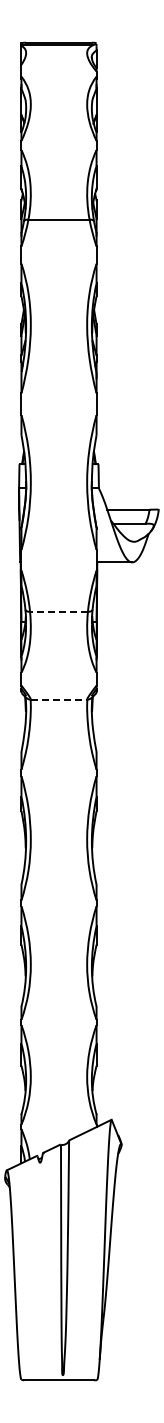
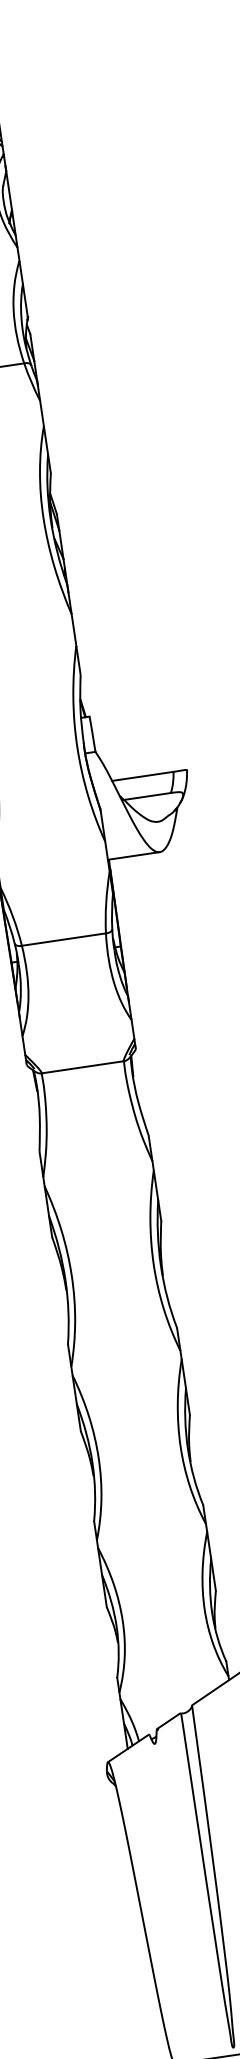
line: (58, 611) -> (63, 939), dashed -> solid
line: (59, 699) -> (83, 1066), dashed -> solid

